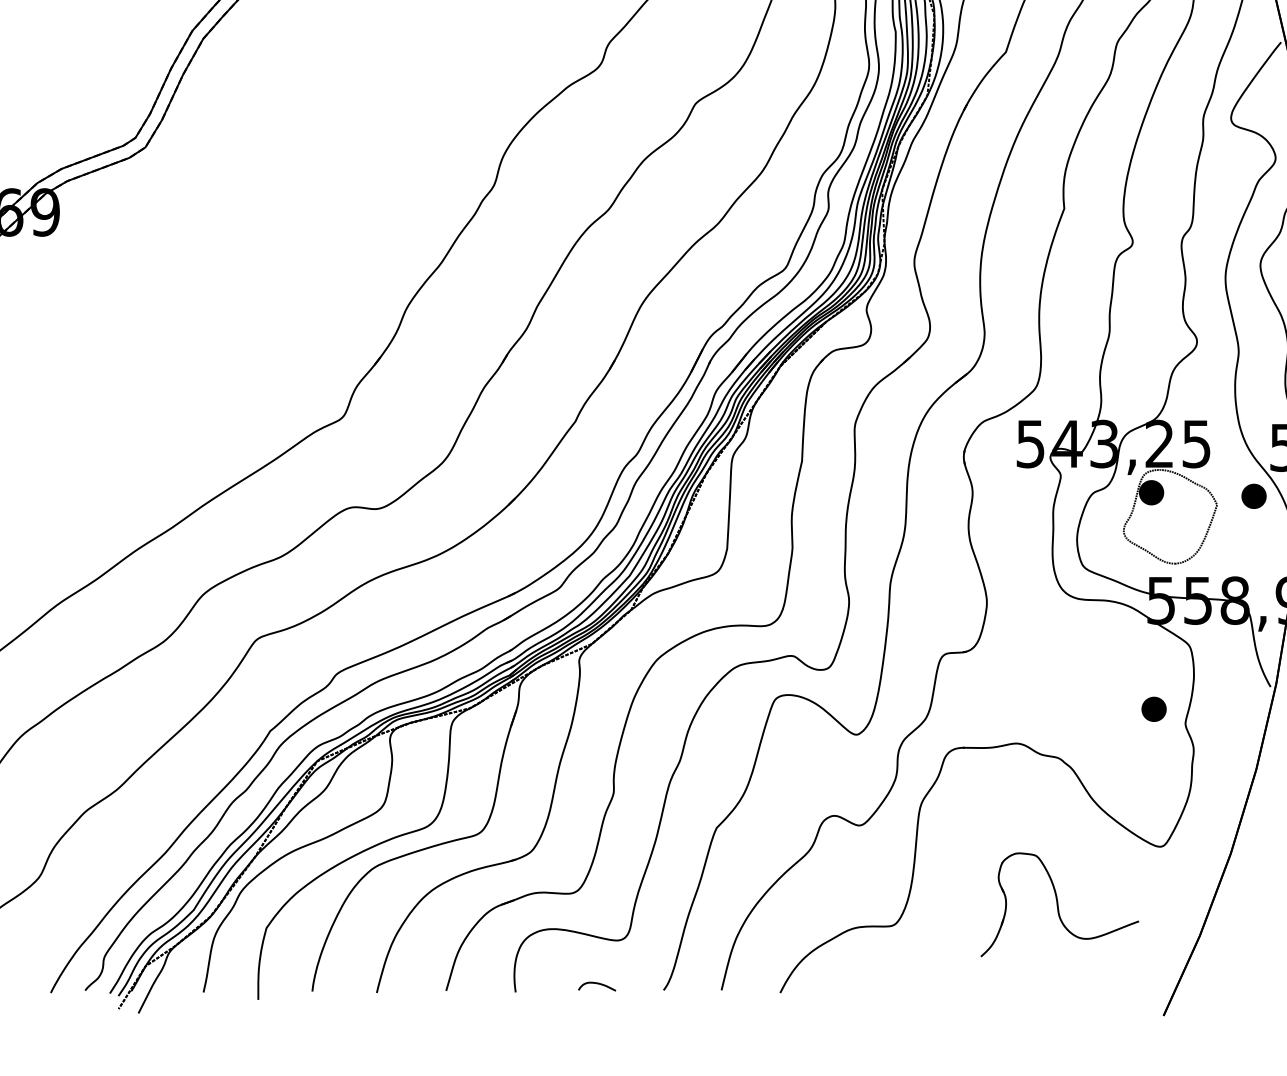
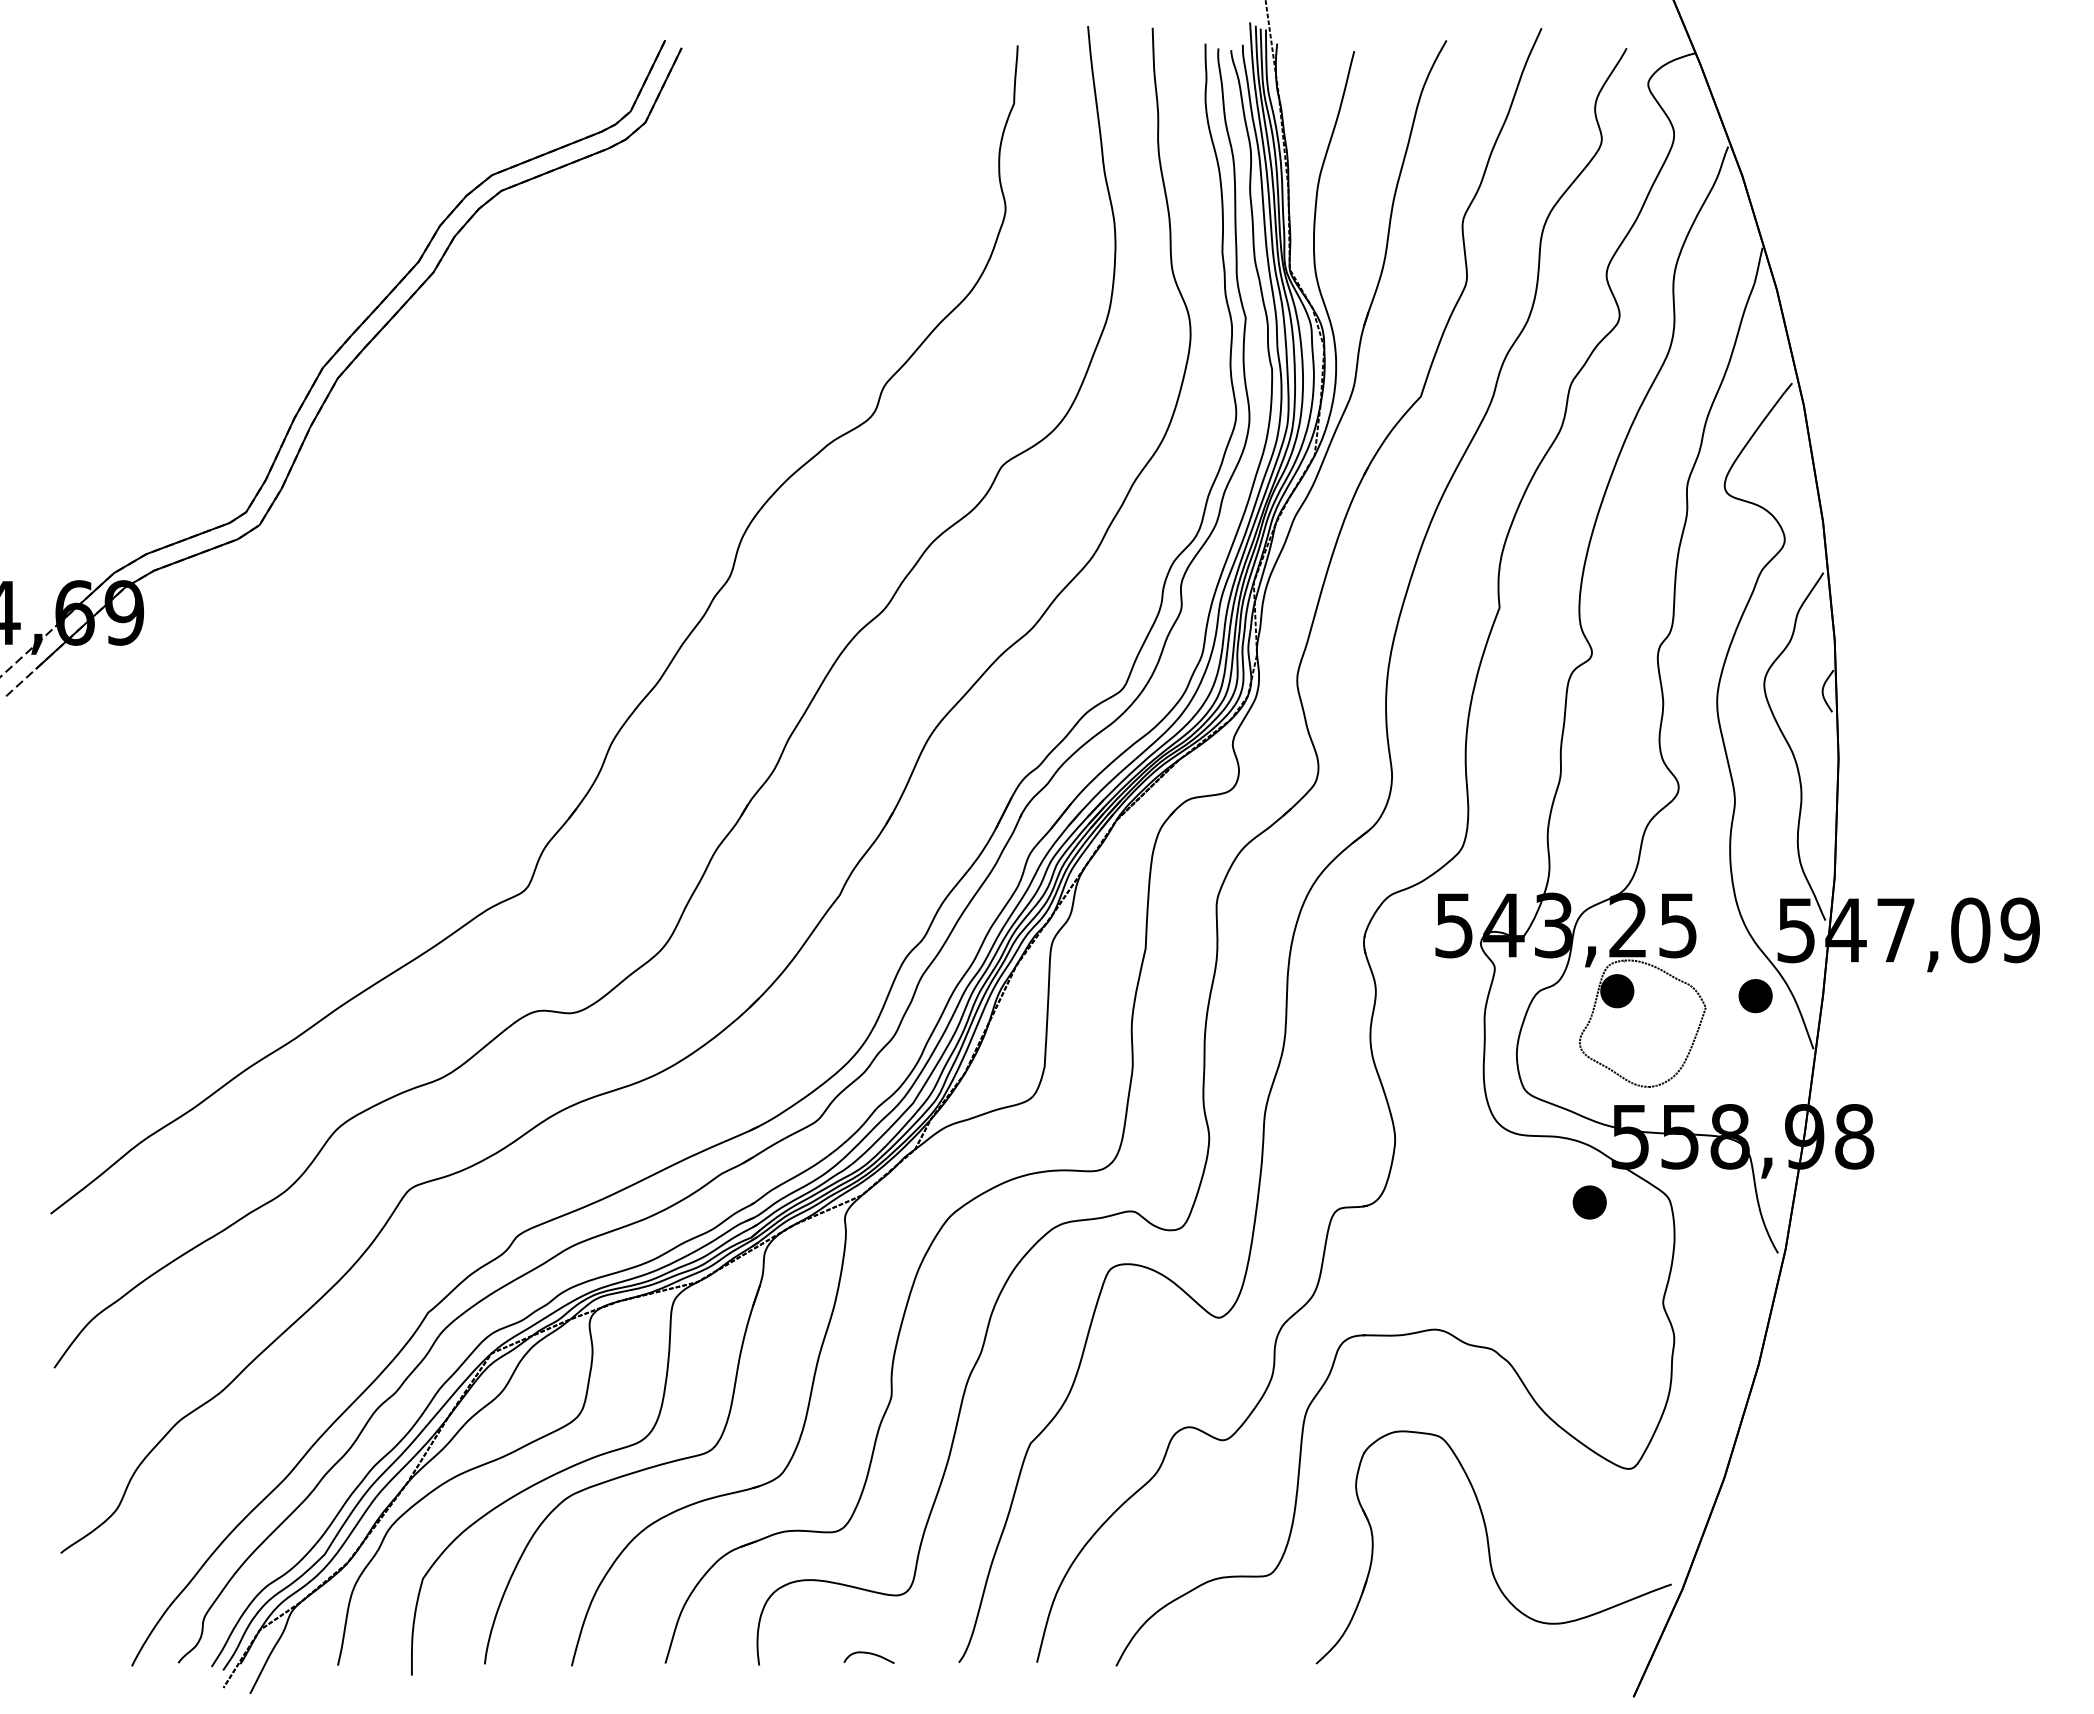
part: (1153, 709) -> (1589, 1202), moved
part: (1059, 904) -> (1493, 1547), size x1.67

